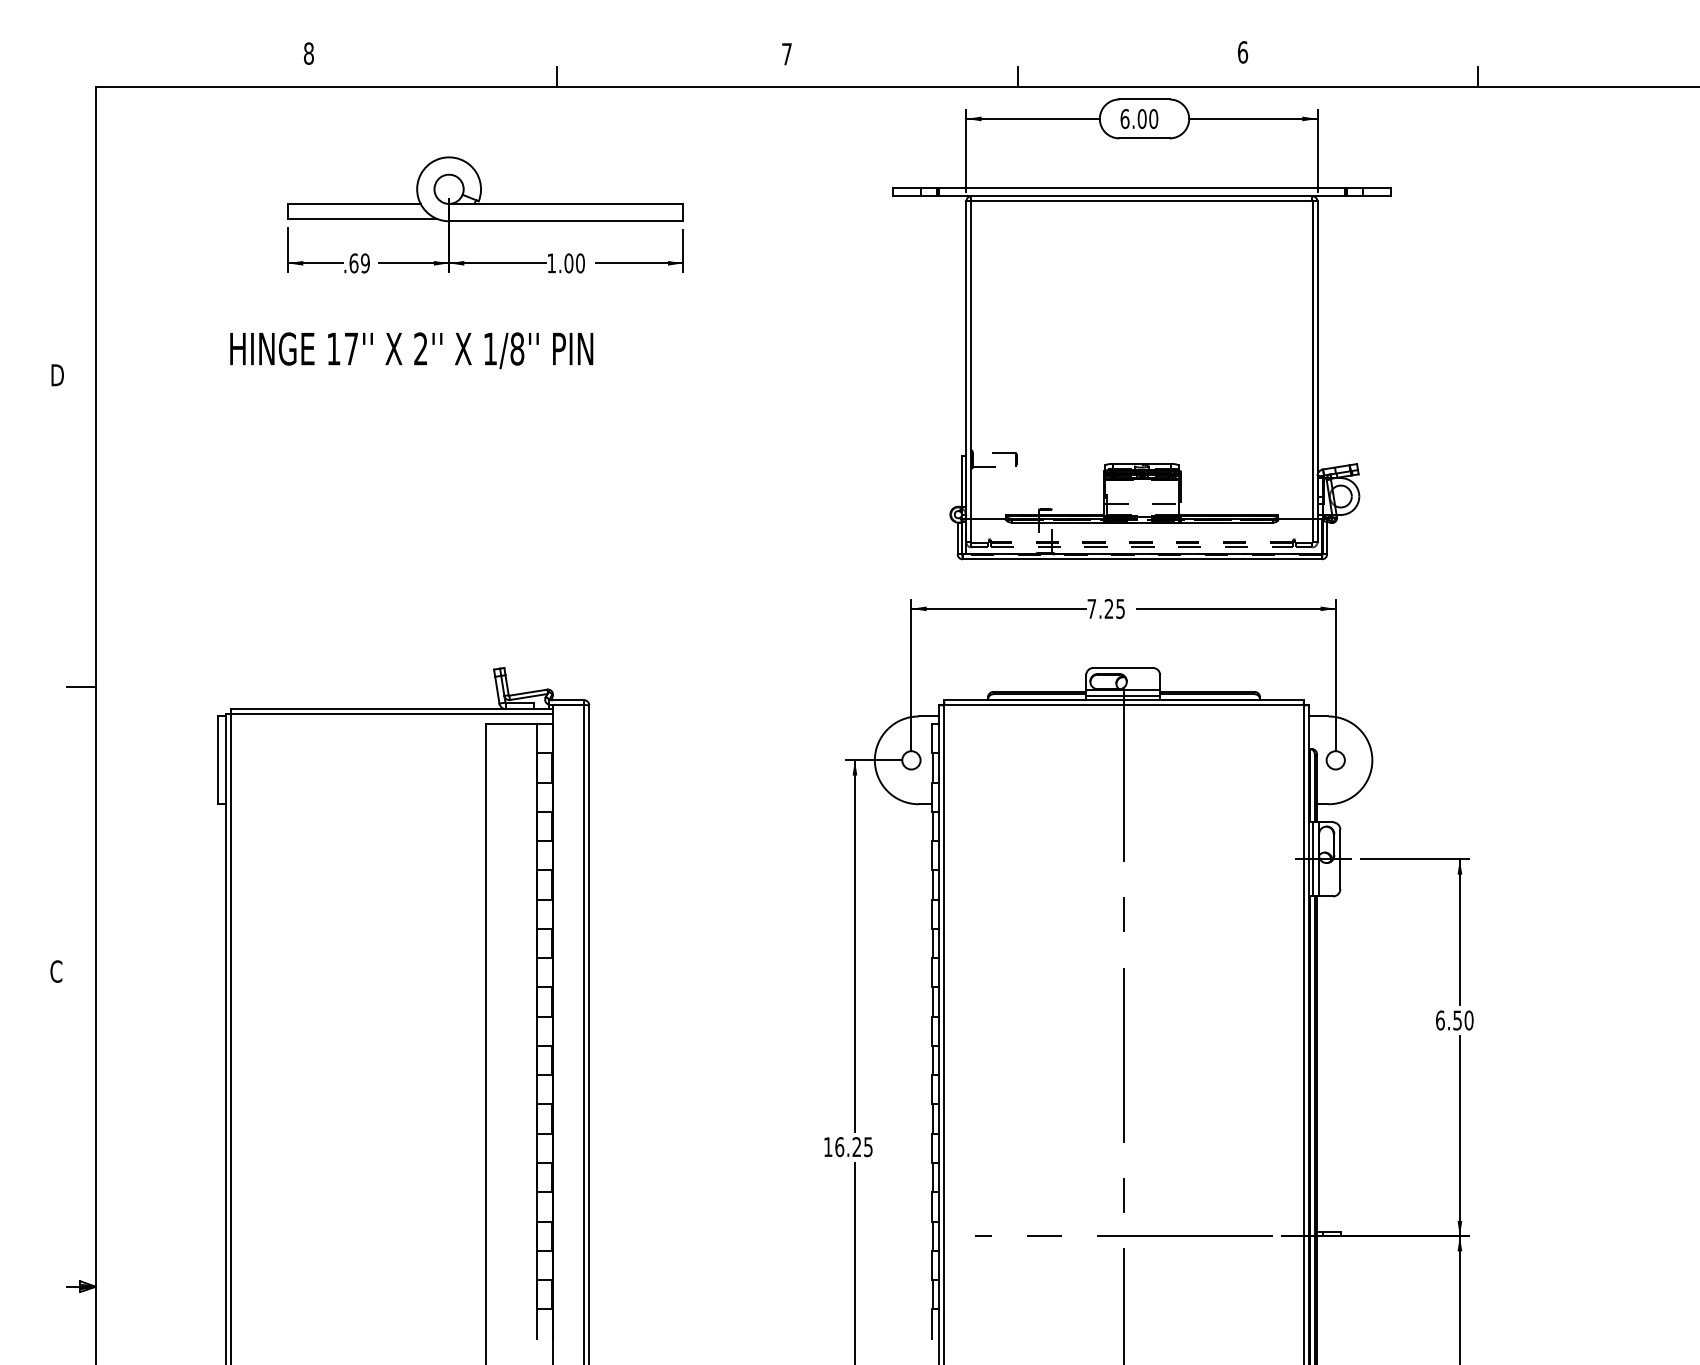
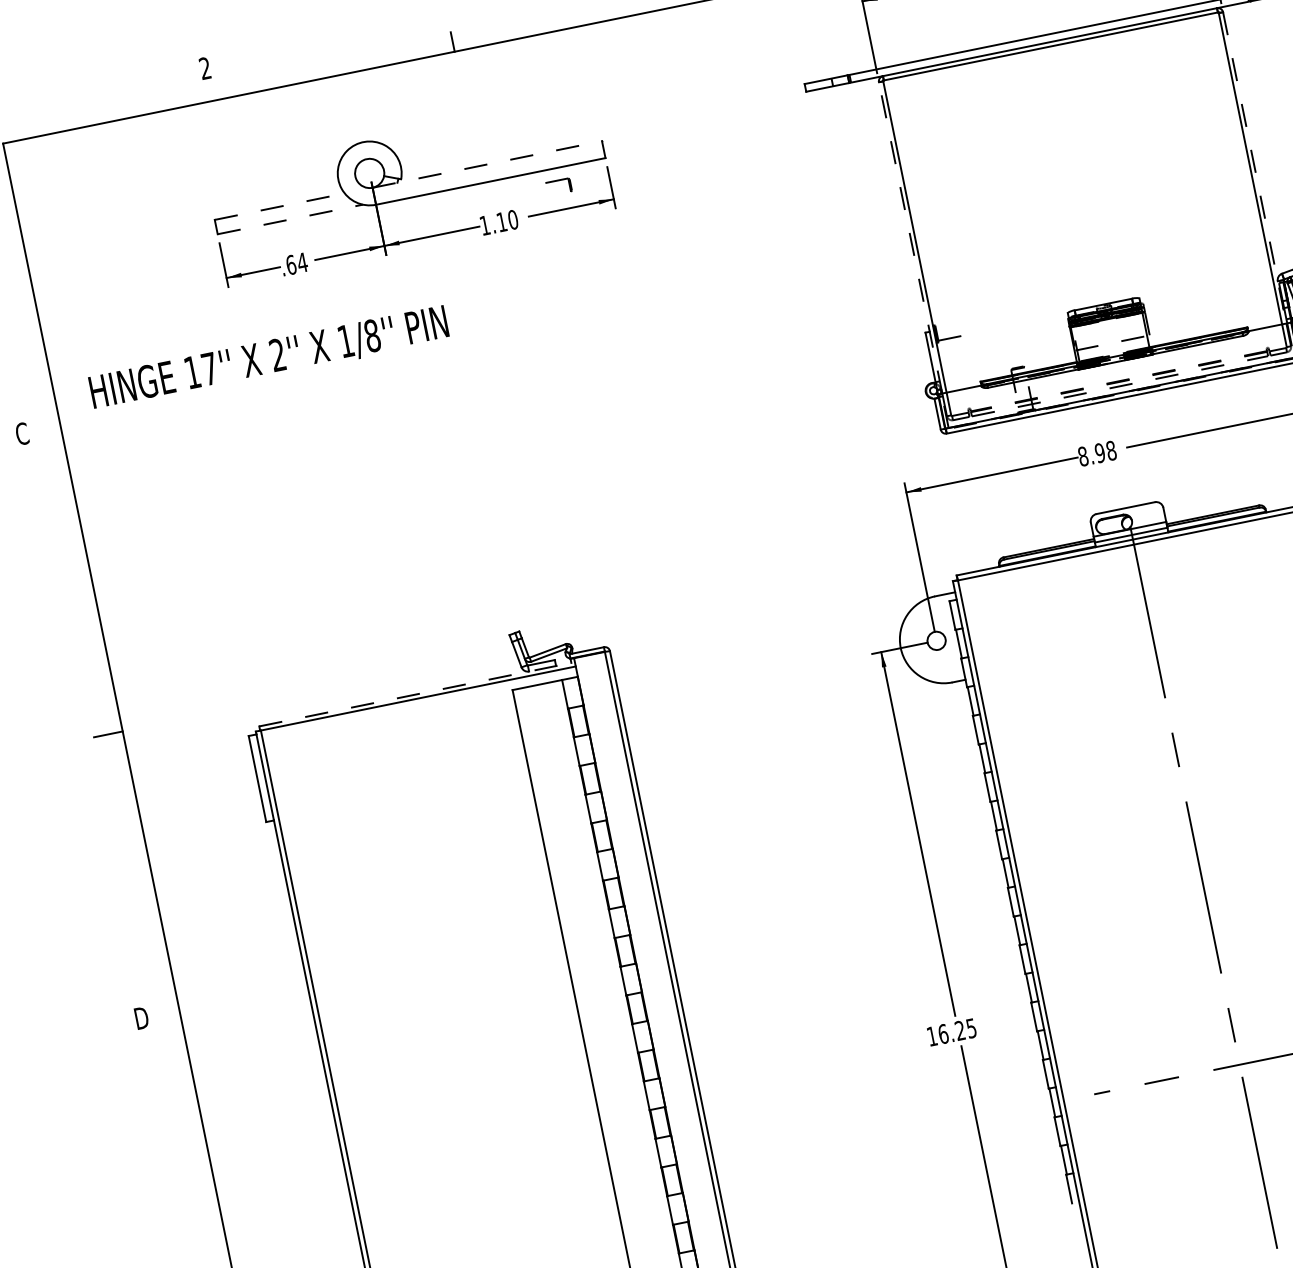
text: (308, 53) -> (204, 68), 8 -> 2
line: (354, 203) -> (279, 206), solid -> dashed
line: (566, 203) -> (487, 163), solid -> dashed
line: (362, 218) -> (290, 219), solid -> dashed
text: (365, 263) -> (302, 262), .69 -> .64
text: (568, 263) -> (501, 222), 1.00 -> 1.10
text: (411, 350) -> (268, 358), moved
line: (966, 360) -> (910, 238), solid -> dashed
line: (1317, 360) -> (1254, 168), solid -> dashed
text: (56, 375) -> (22, 434), D -> C
part: (1004, 459) -> (558, 187), moved
text: (1106, 608) -> (1097, 453), 7.25 -> 8.98
line: (392, 709) -> (417, 694), solid -> dashed
text: (56, 971) -> (140, 1018), C -> D

